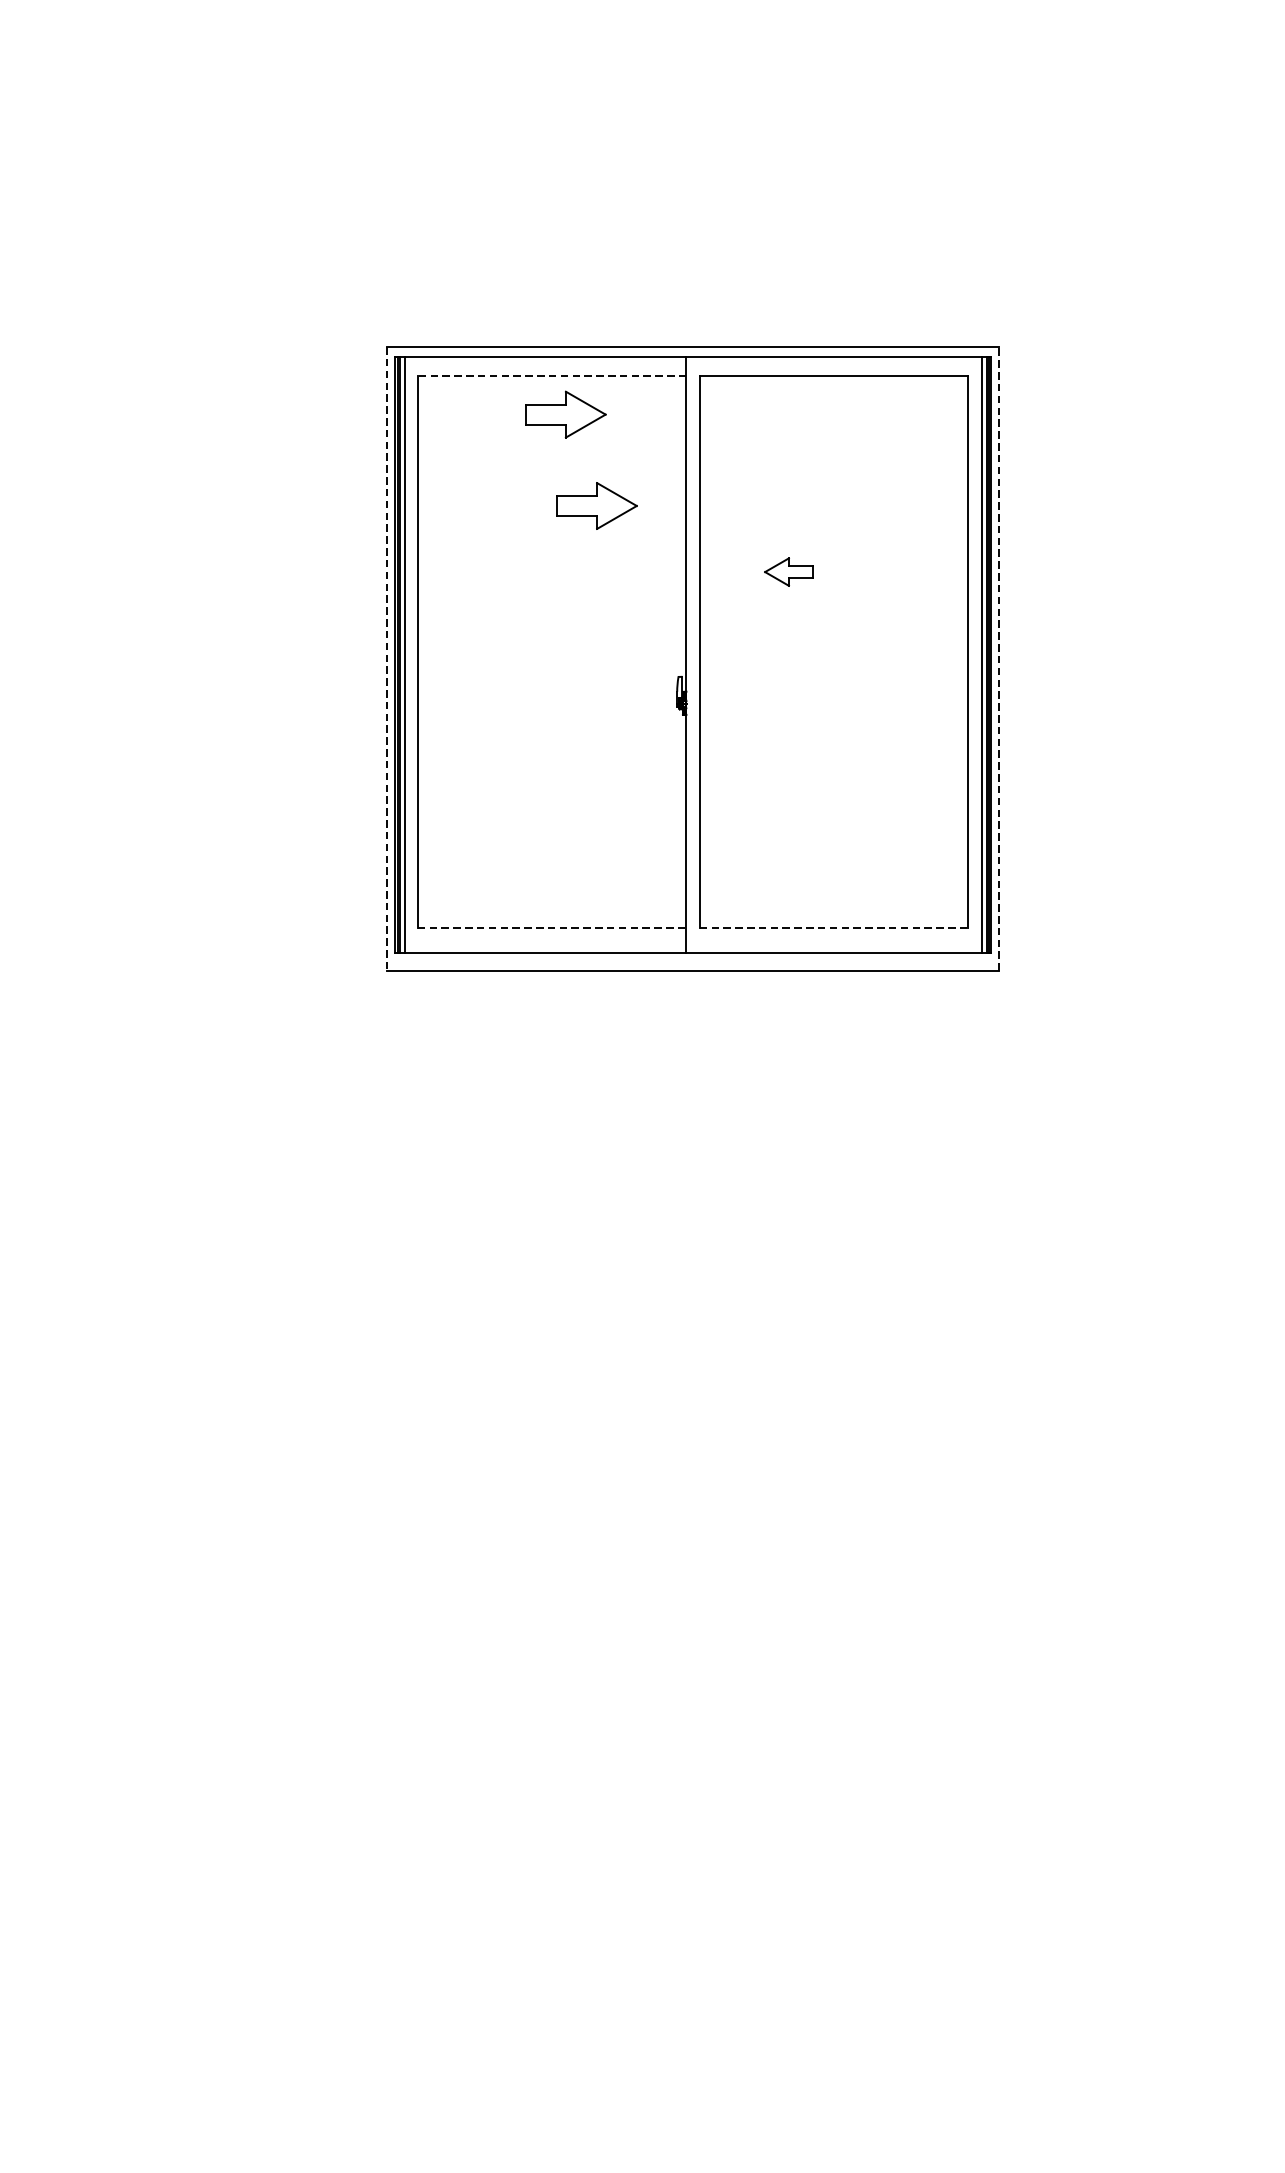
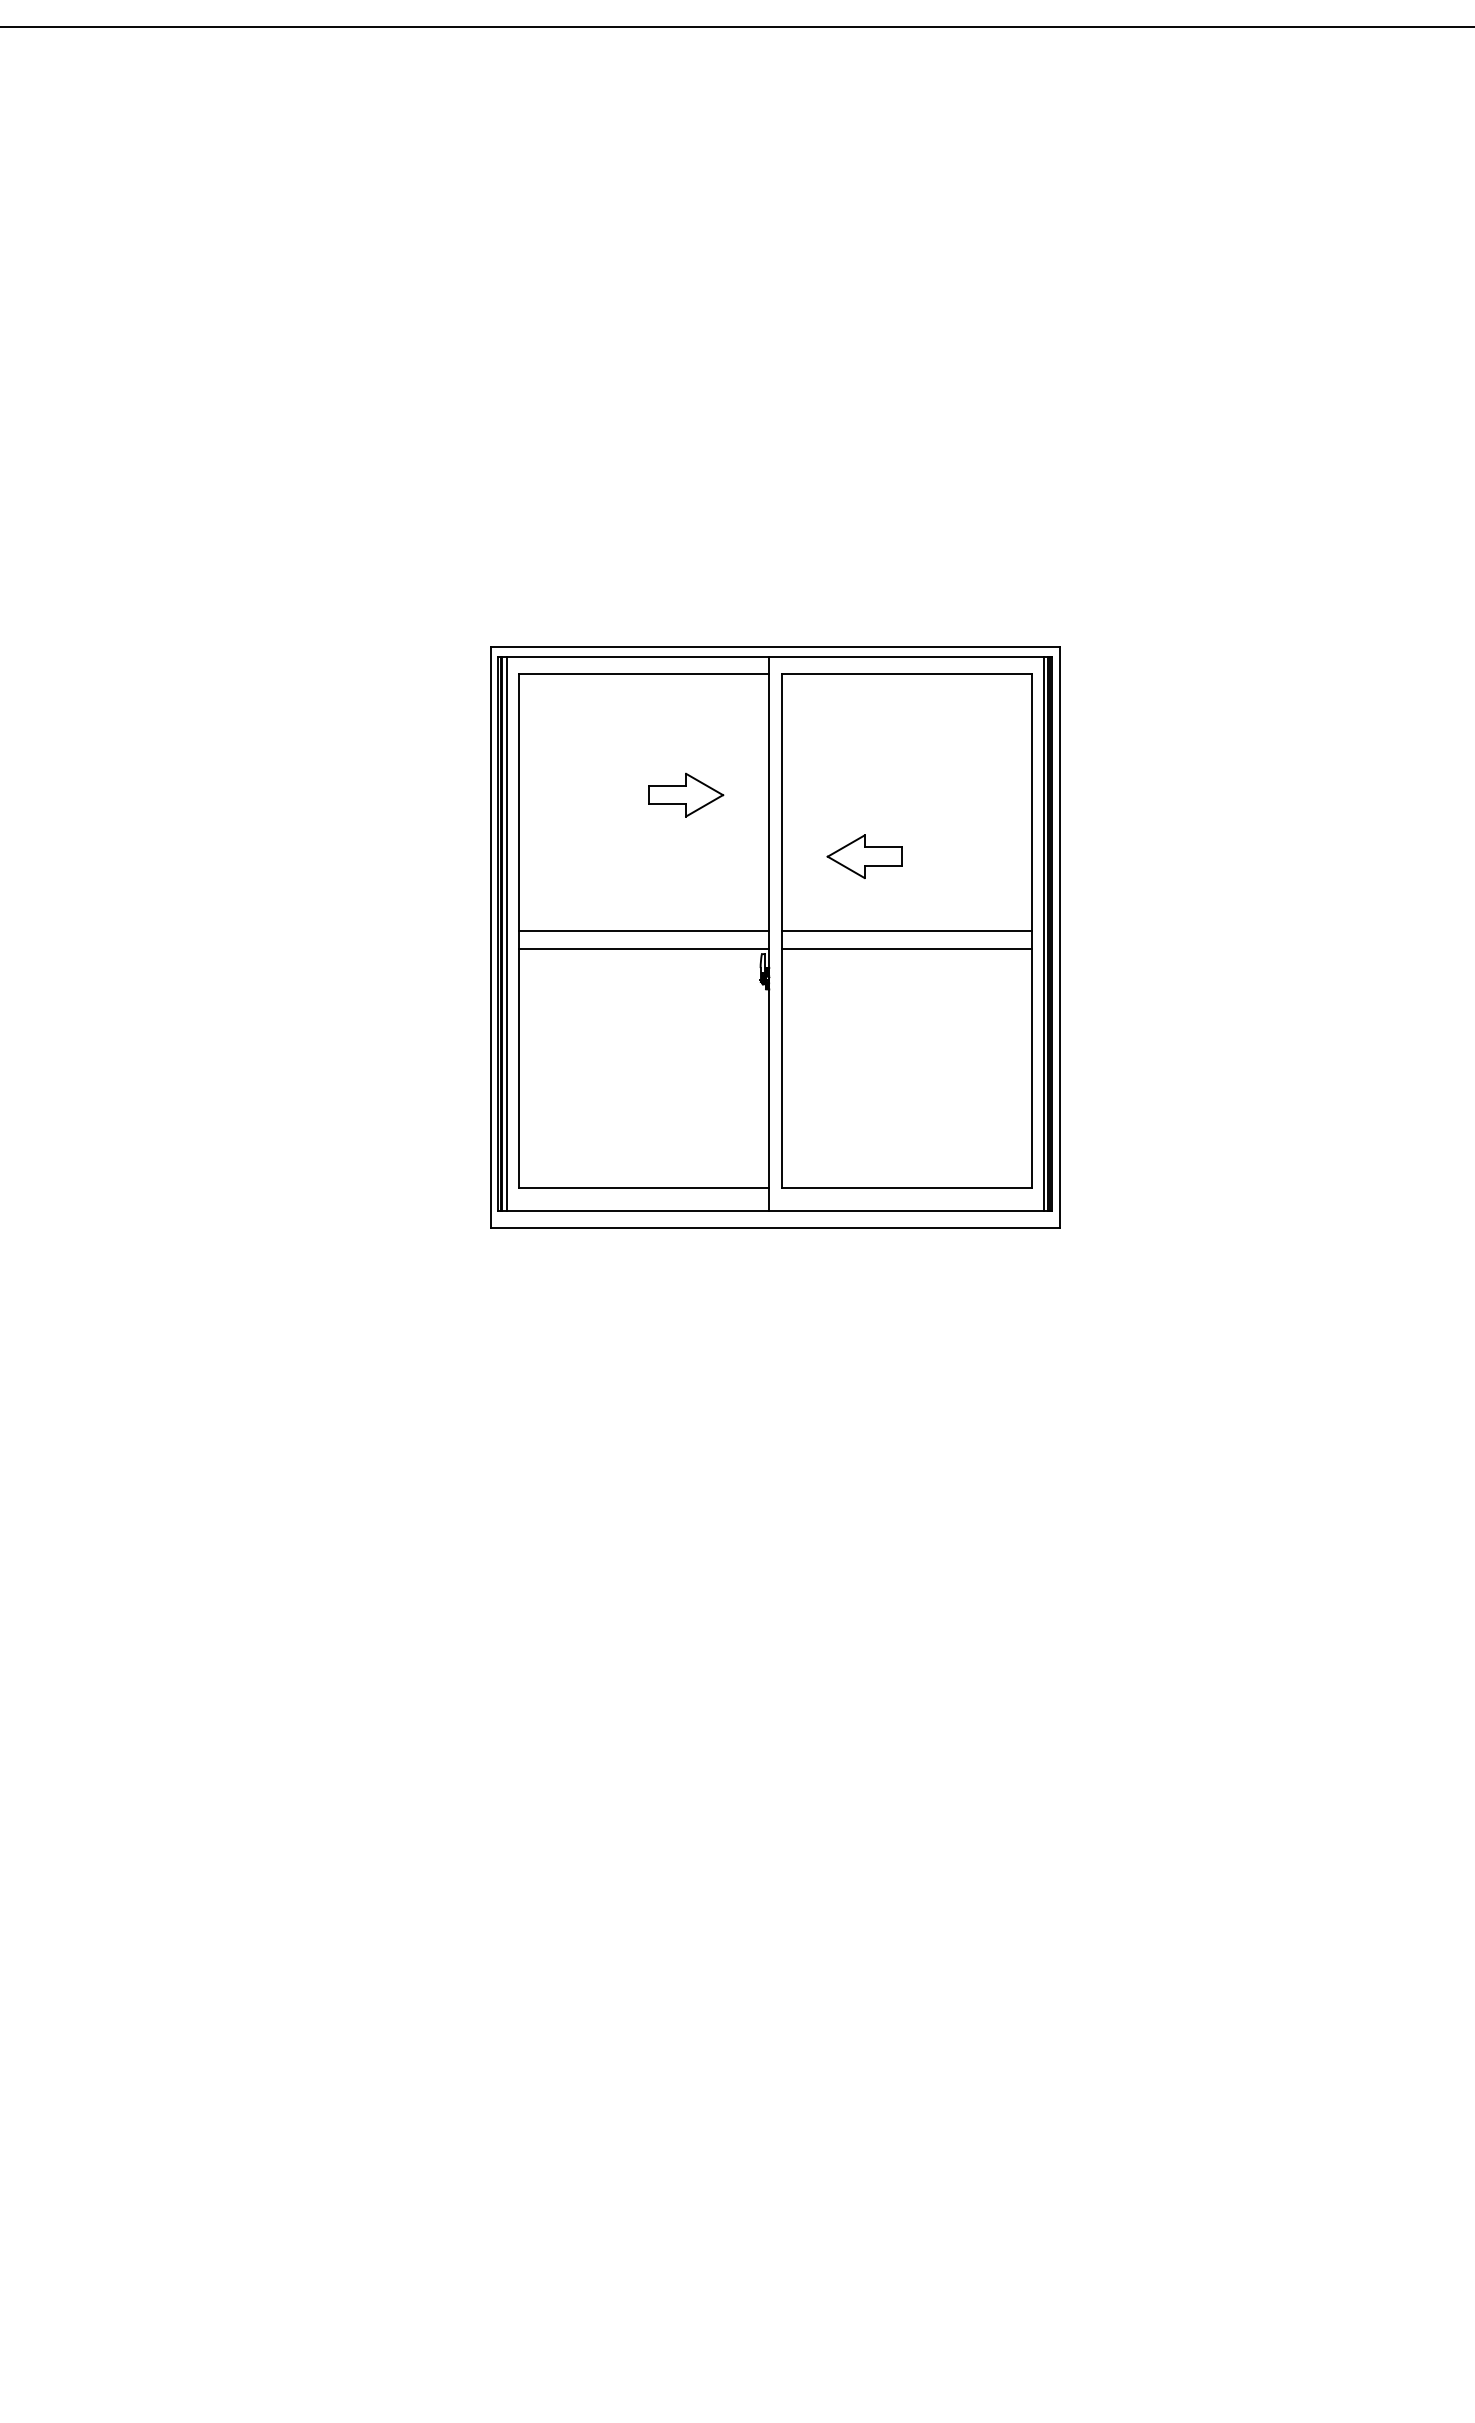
line: (552, 376) -> (644, 674), dashed -> solid
part: (566, 413) -> (657, 709), removed
part: (788, 571) -> (864, 856), size x1.67
line: (552, 651) -> (644, 930), added
line: (833, 651) -> (906, 930), added
line: (999, 657) -> (1060, 936), dashed -> solid
line: (386, 659) -> (490, 937), dashed -> solid
line: (552, 671) -> (644, 949), added
line: (833, 671) -> (906, 949), added
line: (552, 927) -> (644, 1187), dashed -> solid
line: (833, 927) -> (906, 1187), dashed -> solid

